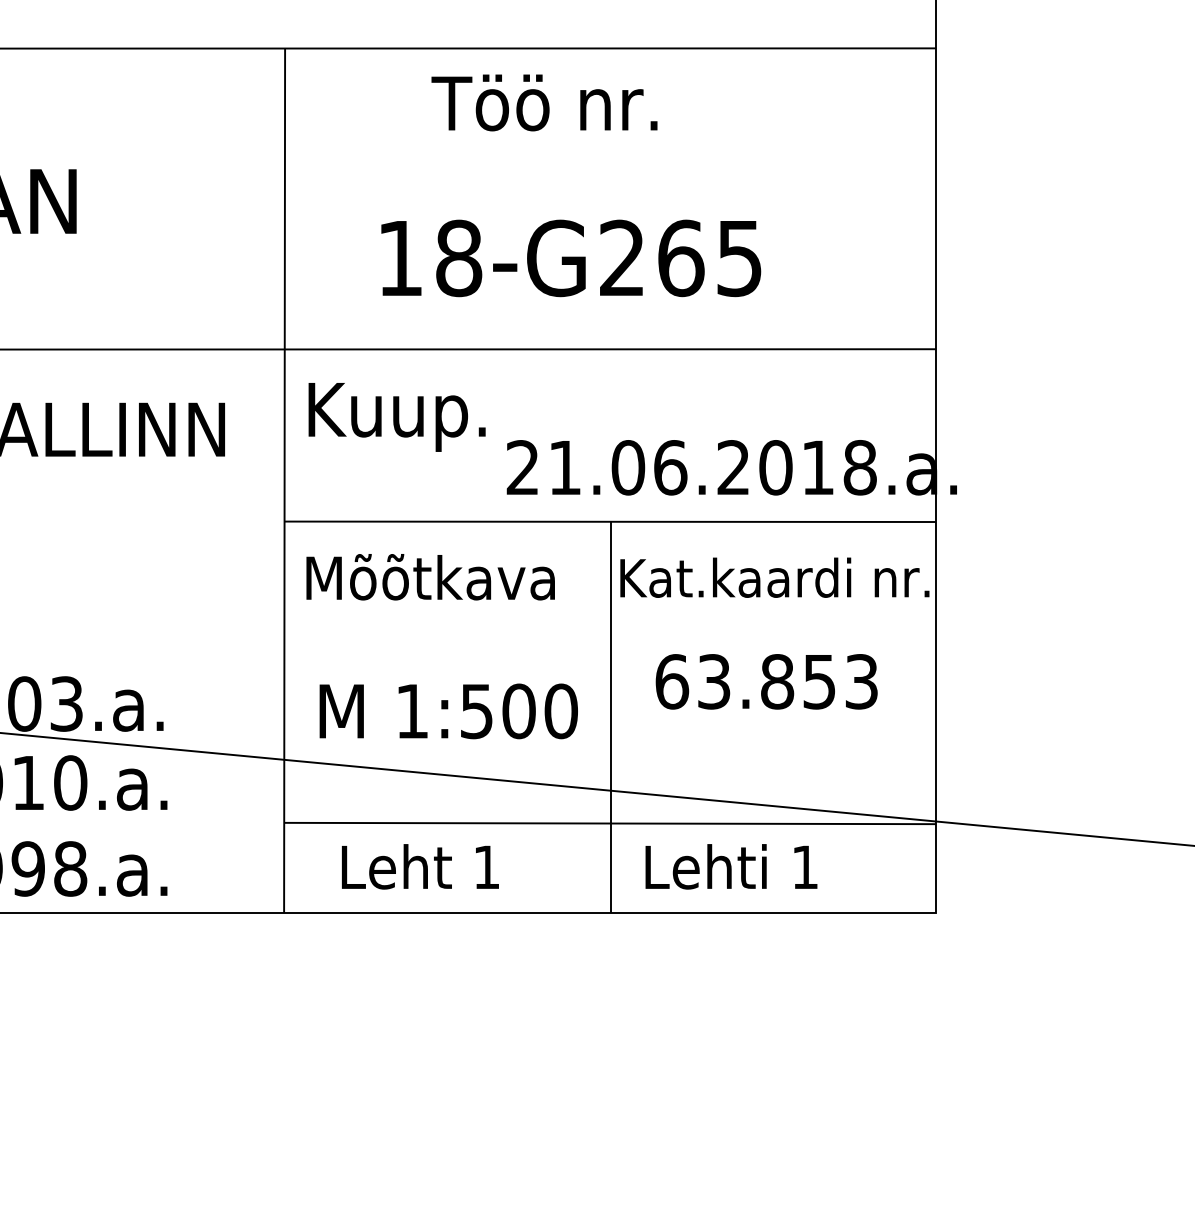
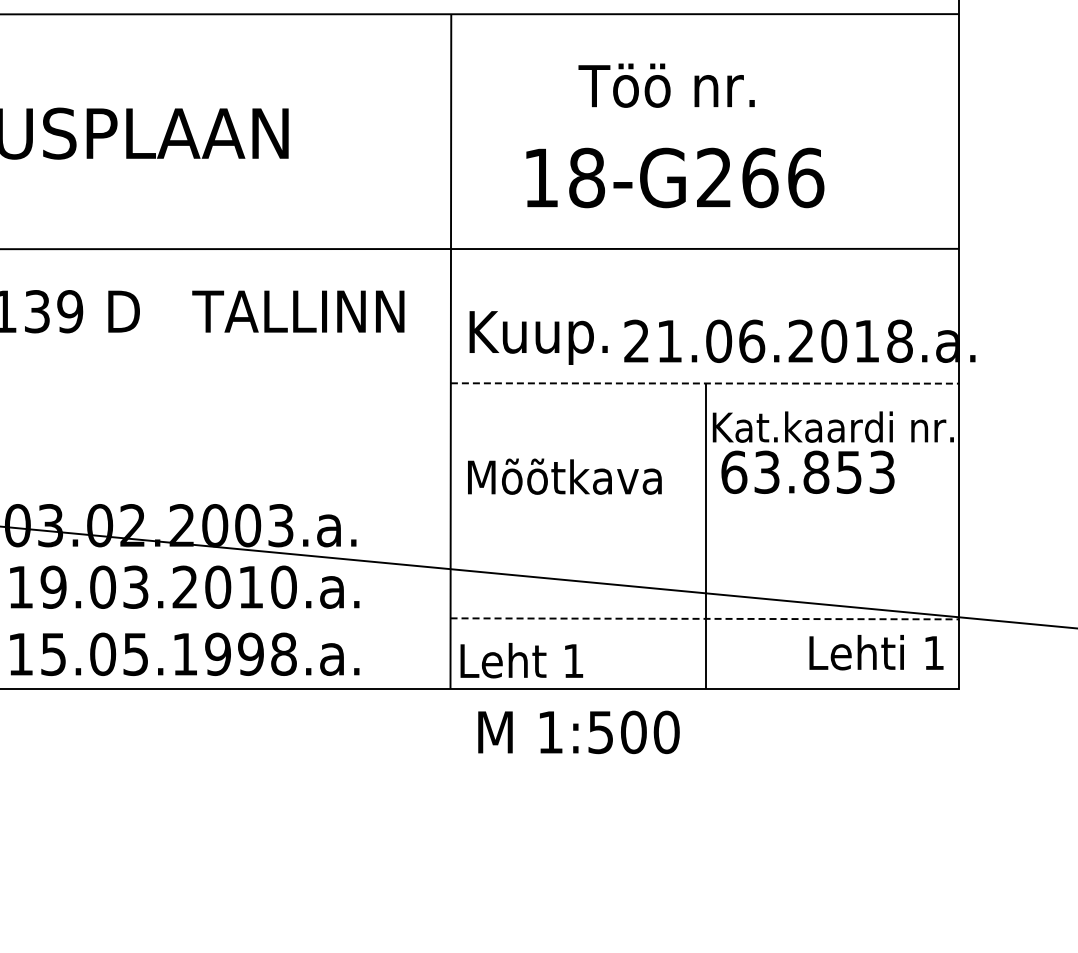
text: (544, 102) -> (666, 85), moved
text: (740, 257) -> (806, 177), 18-G265 -> 18-G266
text: (396, 416) -> (538, 337), moved
line: (610, 521) -> (705, 383), solid -> dashed
text: (430, 576) -> (564, 476), moved
text: (766, 680) -> (807, 471), moved
text: (448, 711) -> (578, 732), moved
line: (610, 823) -> (705, 618), solid -> dashed
text: (419, 866) -> (521, 660), moved
text: (731, 866) -> (876, 652), moved

